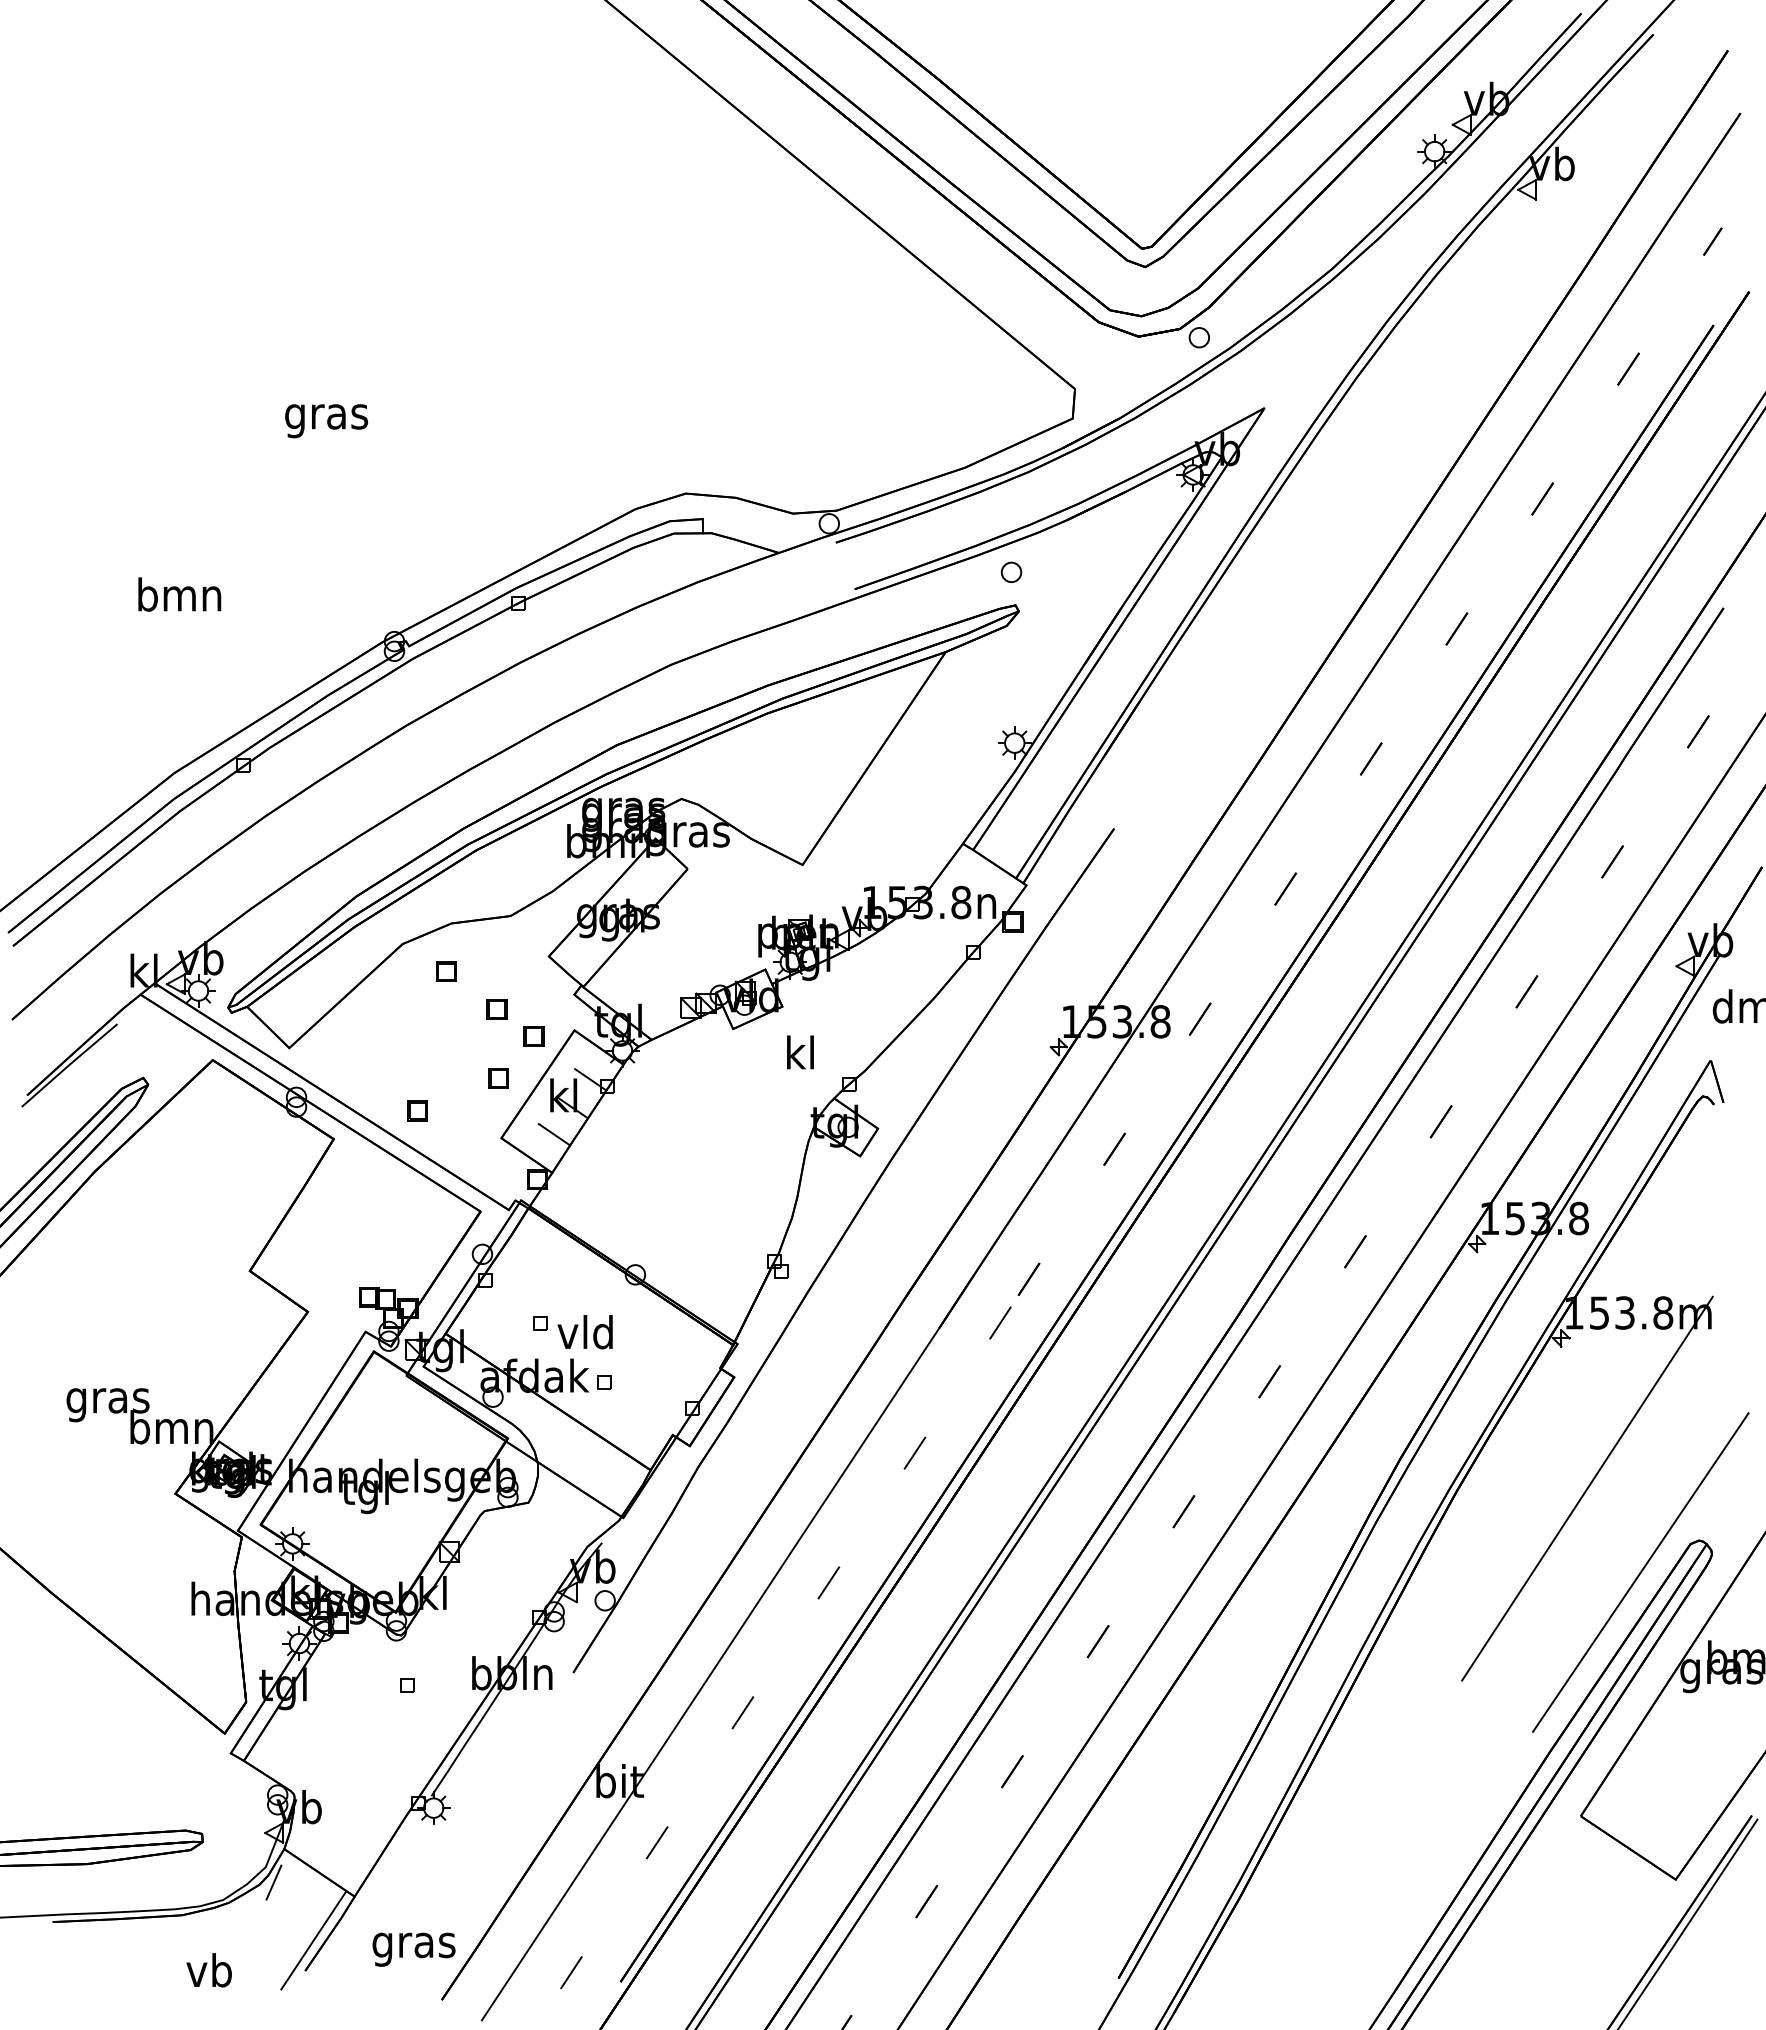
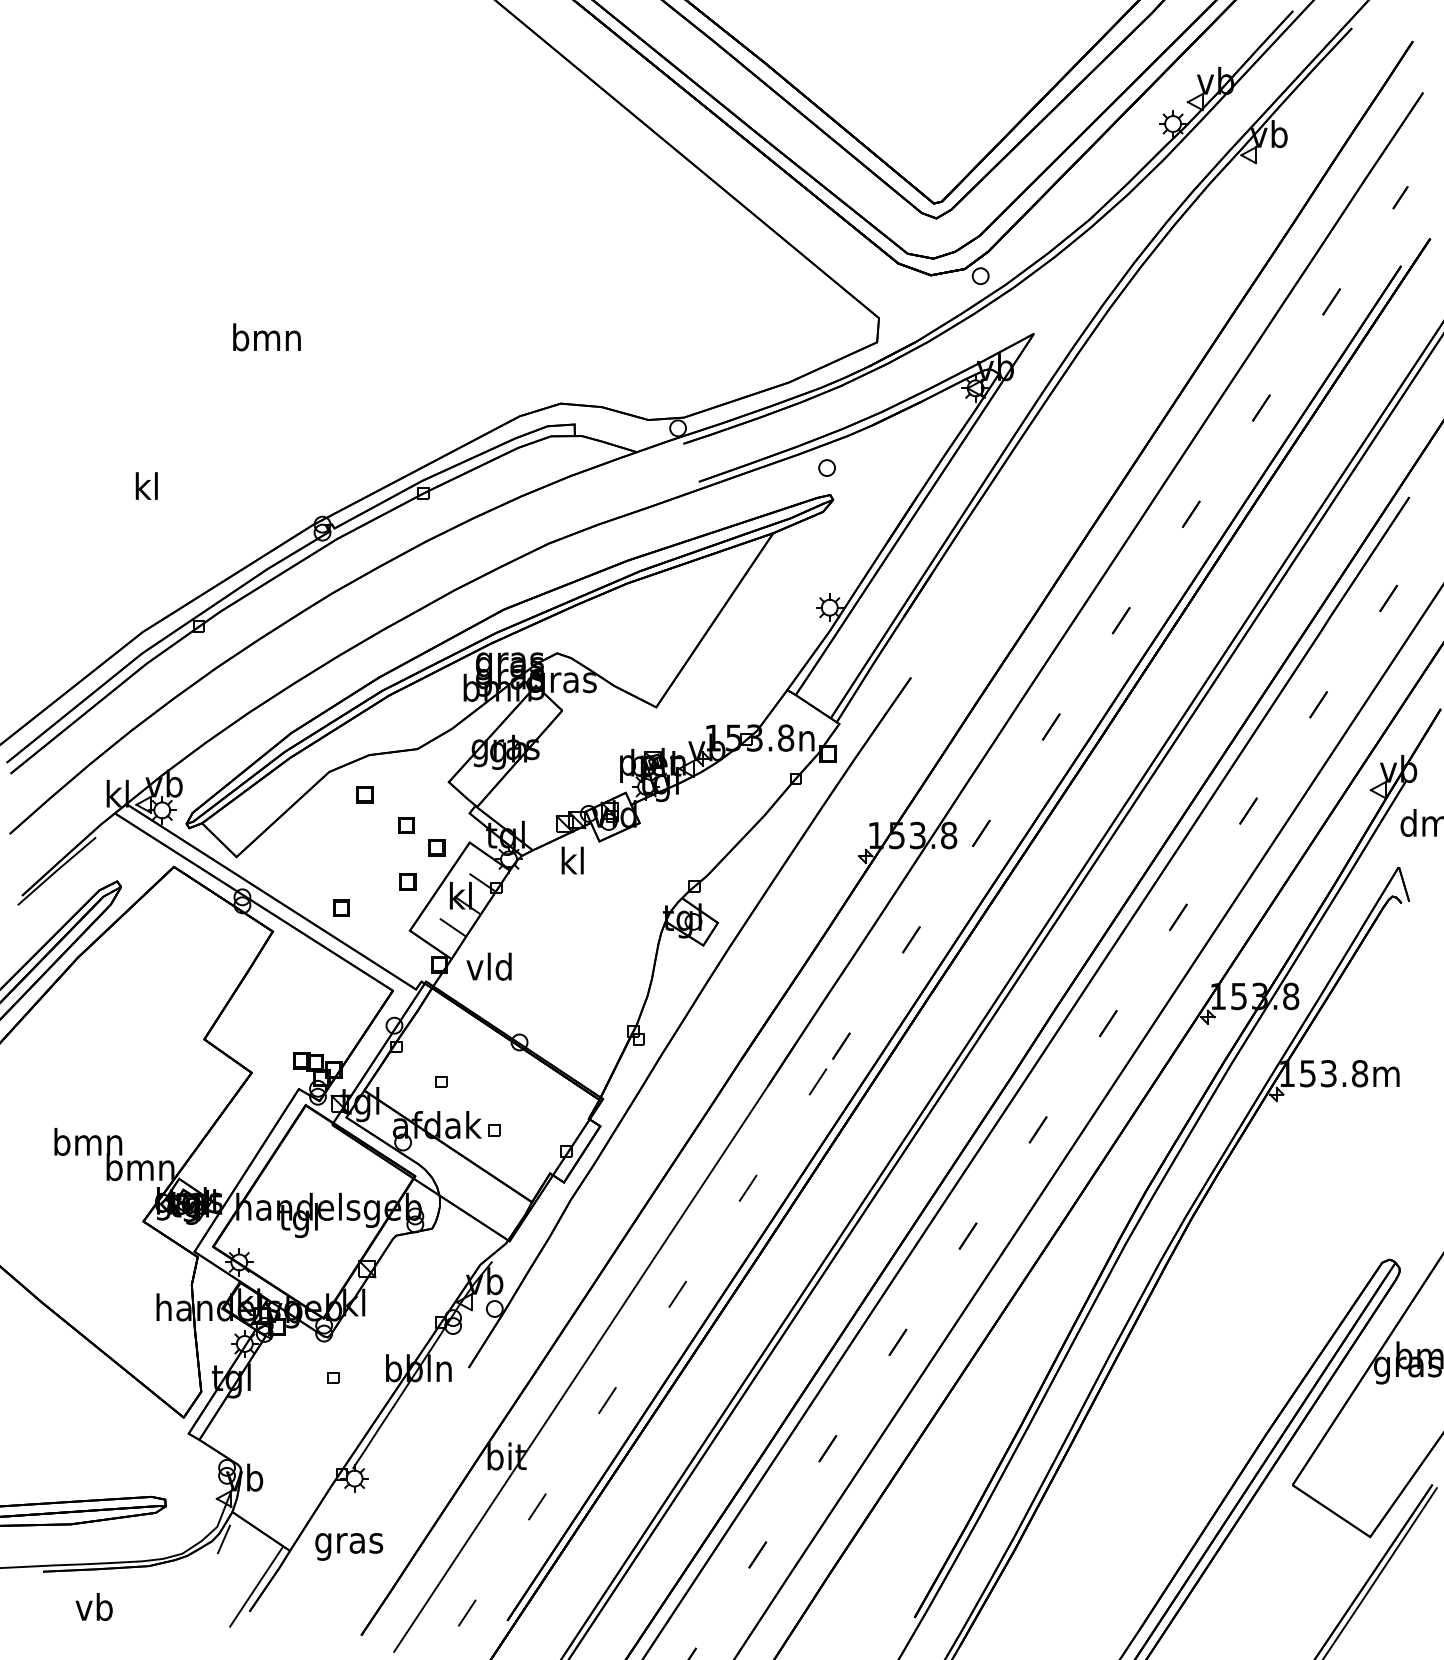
text: (326, 416) -> (266, 340), gras -> bmn
text: (179, 594) -> (146, 486), bmn -> kl
text: (800, 1052) -> (572, 860), moved
text: (584, 1332) -> (488, 966), moved
text: (107, 1400) -> (87, 1145), gras -> bmn
line: (1587, 1488) -> (1298, 1217), removed
line: (1640, 1572) -> (1341, 1285), removed
text: (413, 1949) -> (348, 1546), moved
text: (208, 1970) -> (93, 1607), moved

